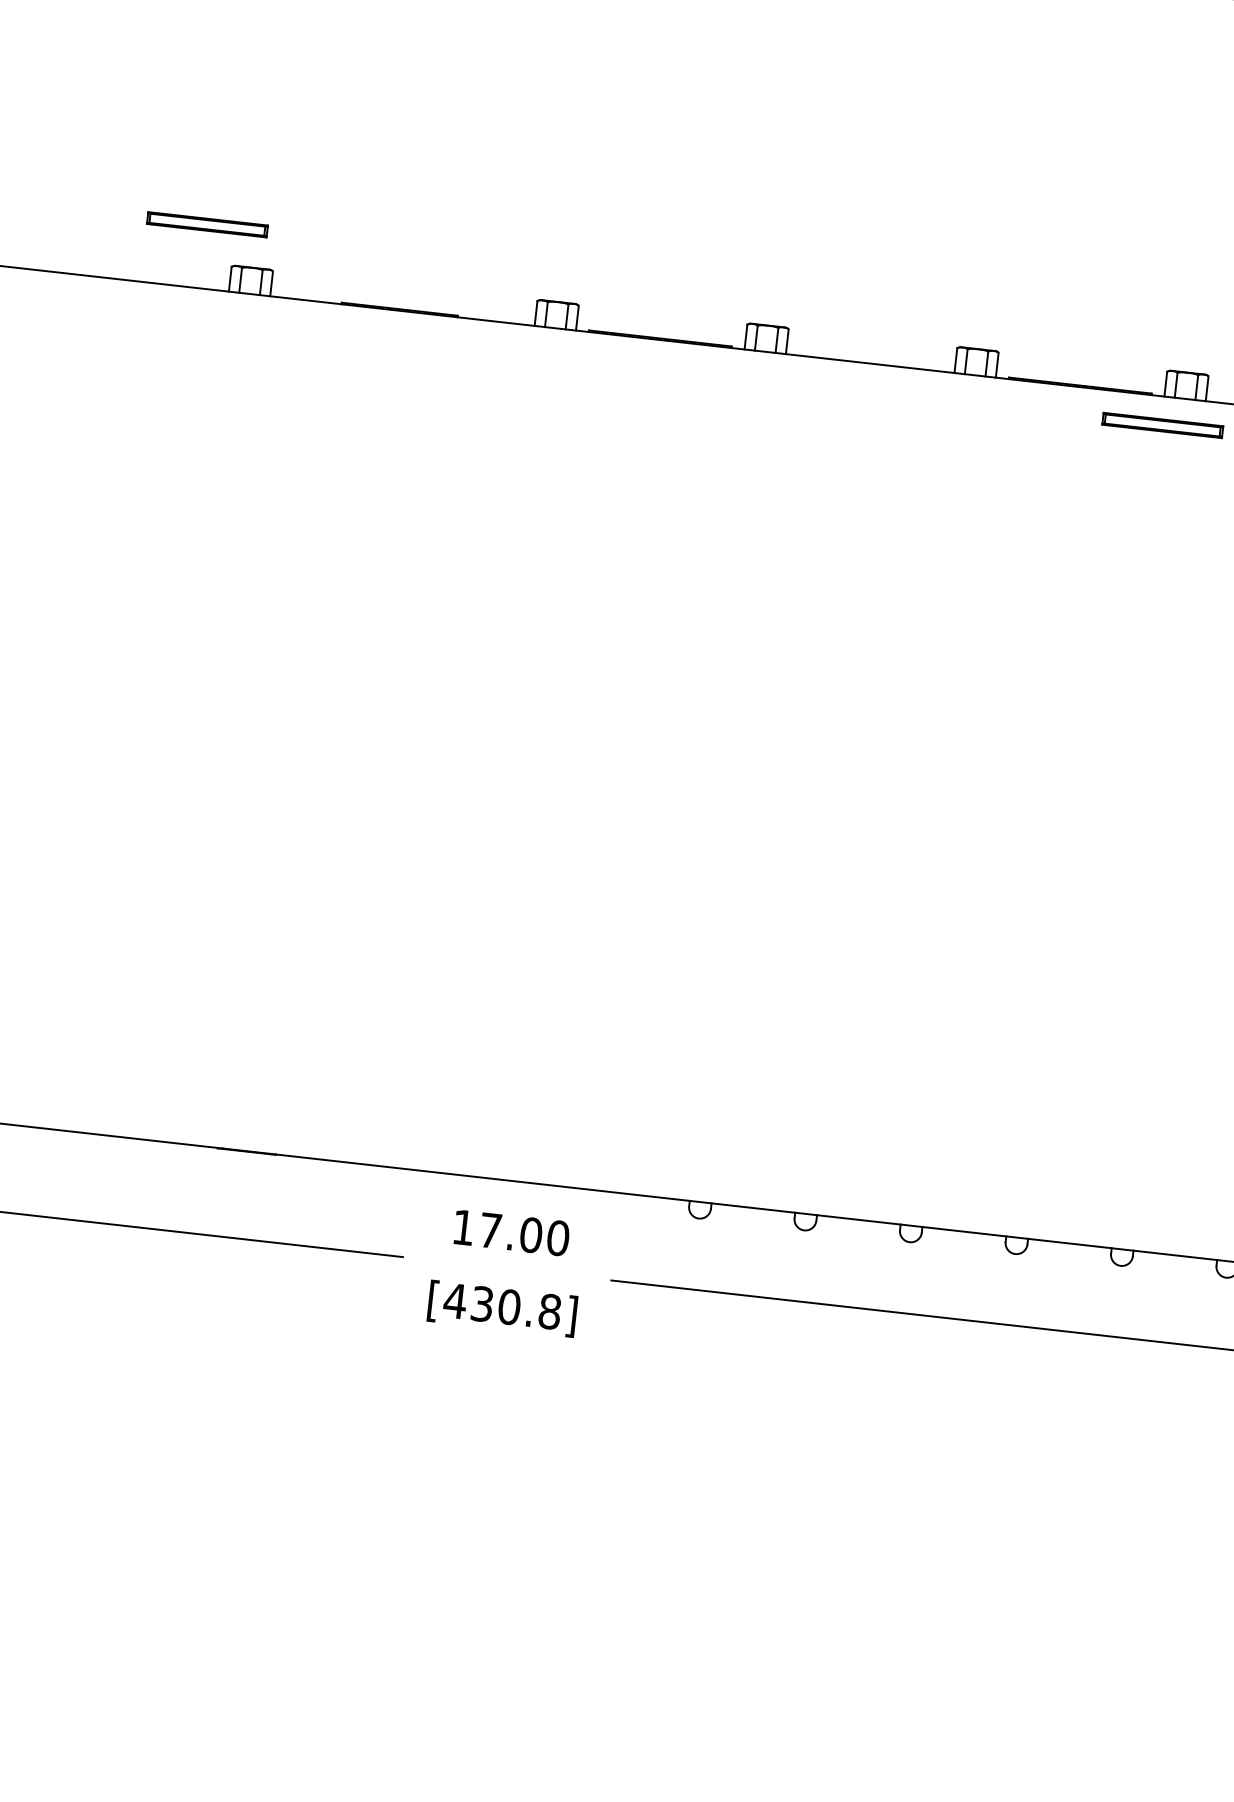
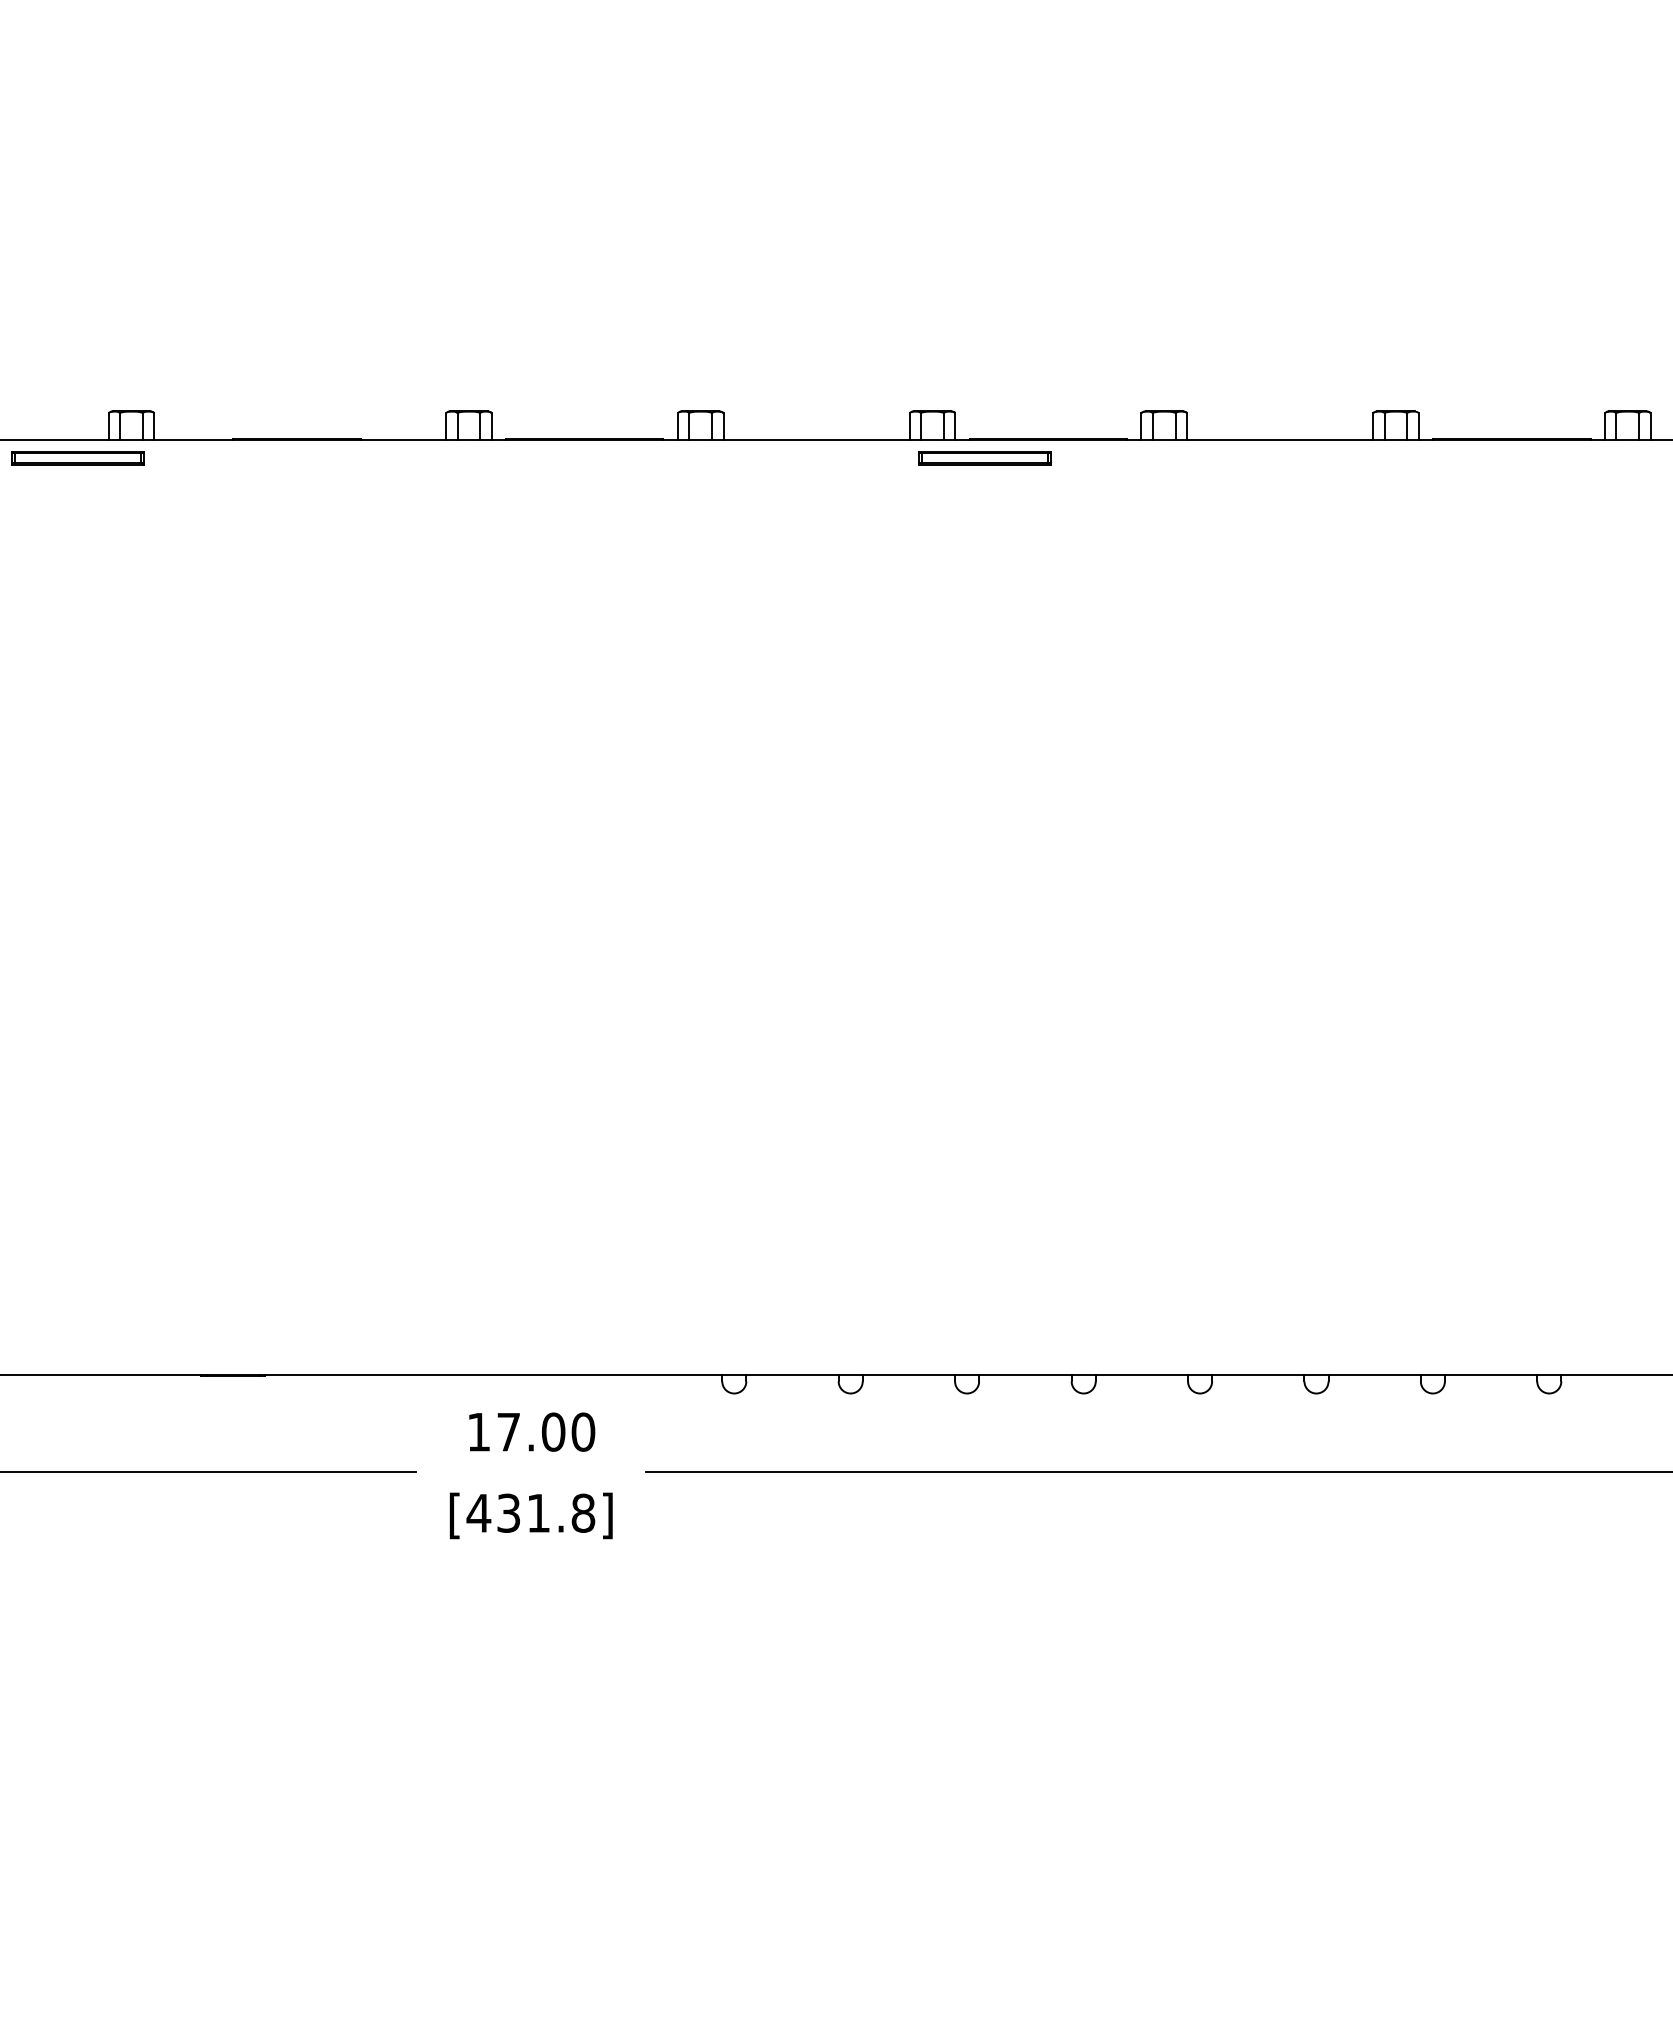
part: (206, 225) -> (77, 458), moved
part: (1162, 425) -> (984, 458), moved
text: (509, 1306) -> (538, 1512), [430.8] -> [431.8]

